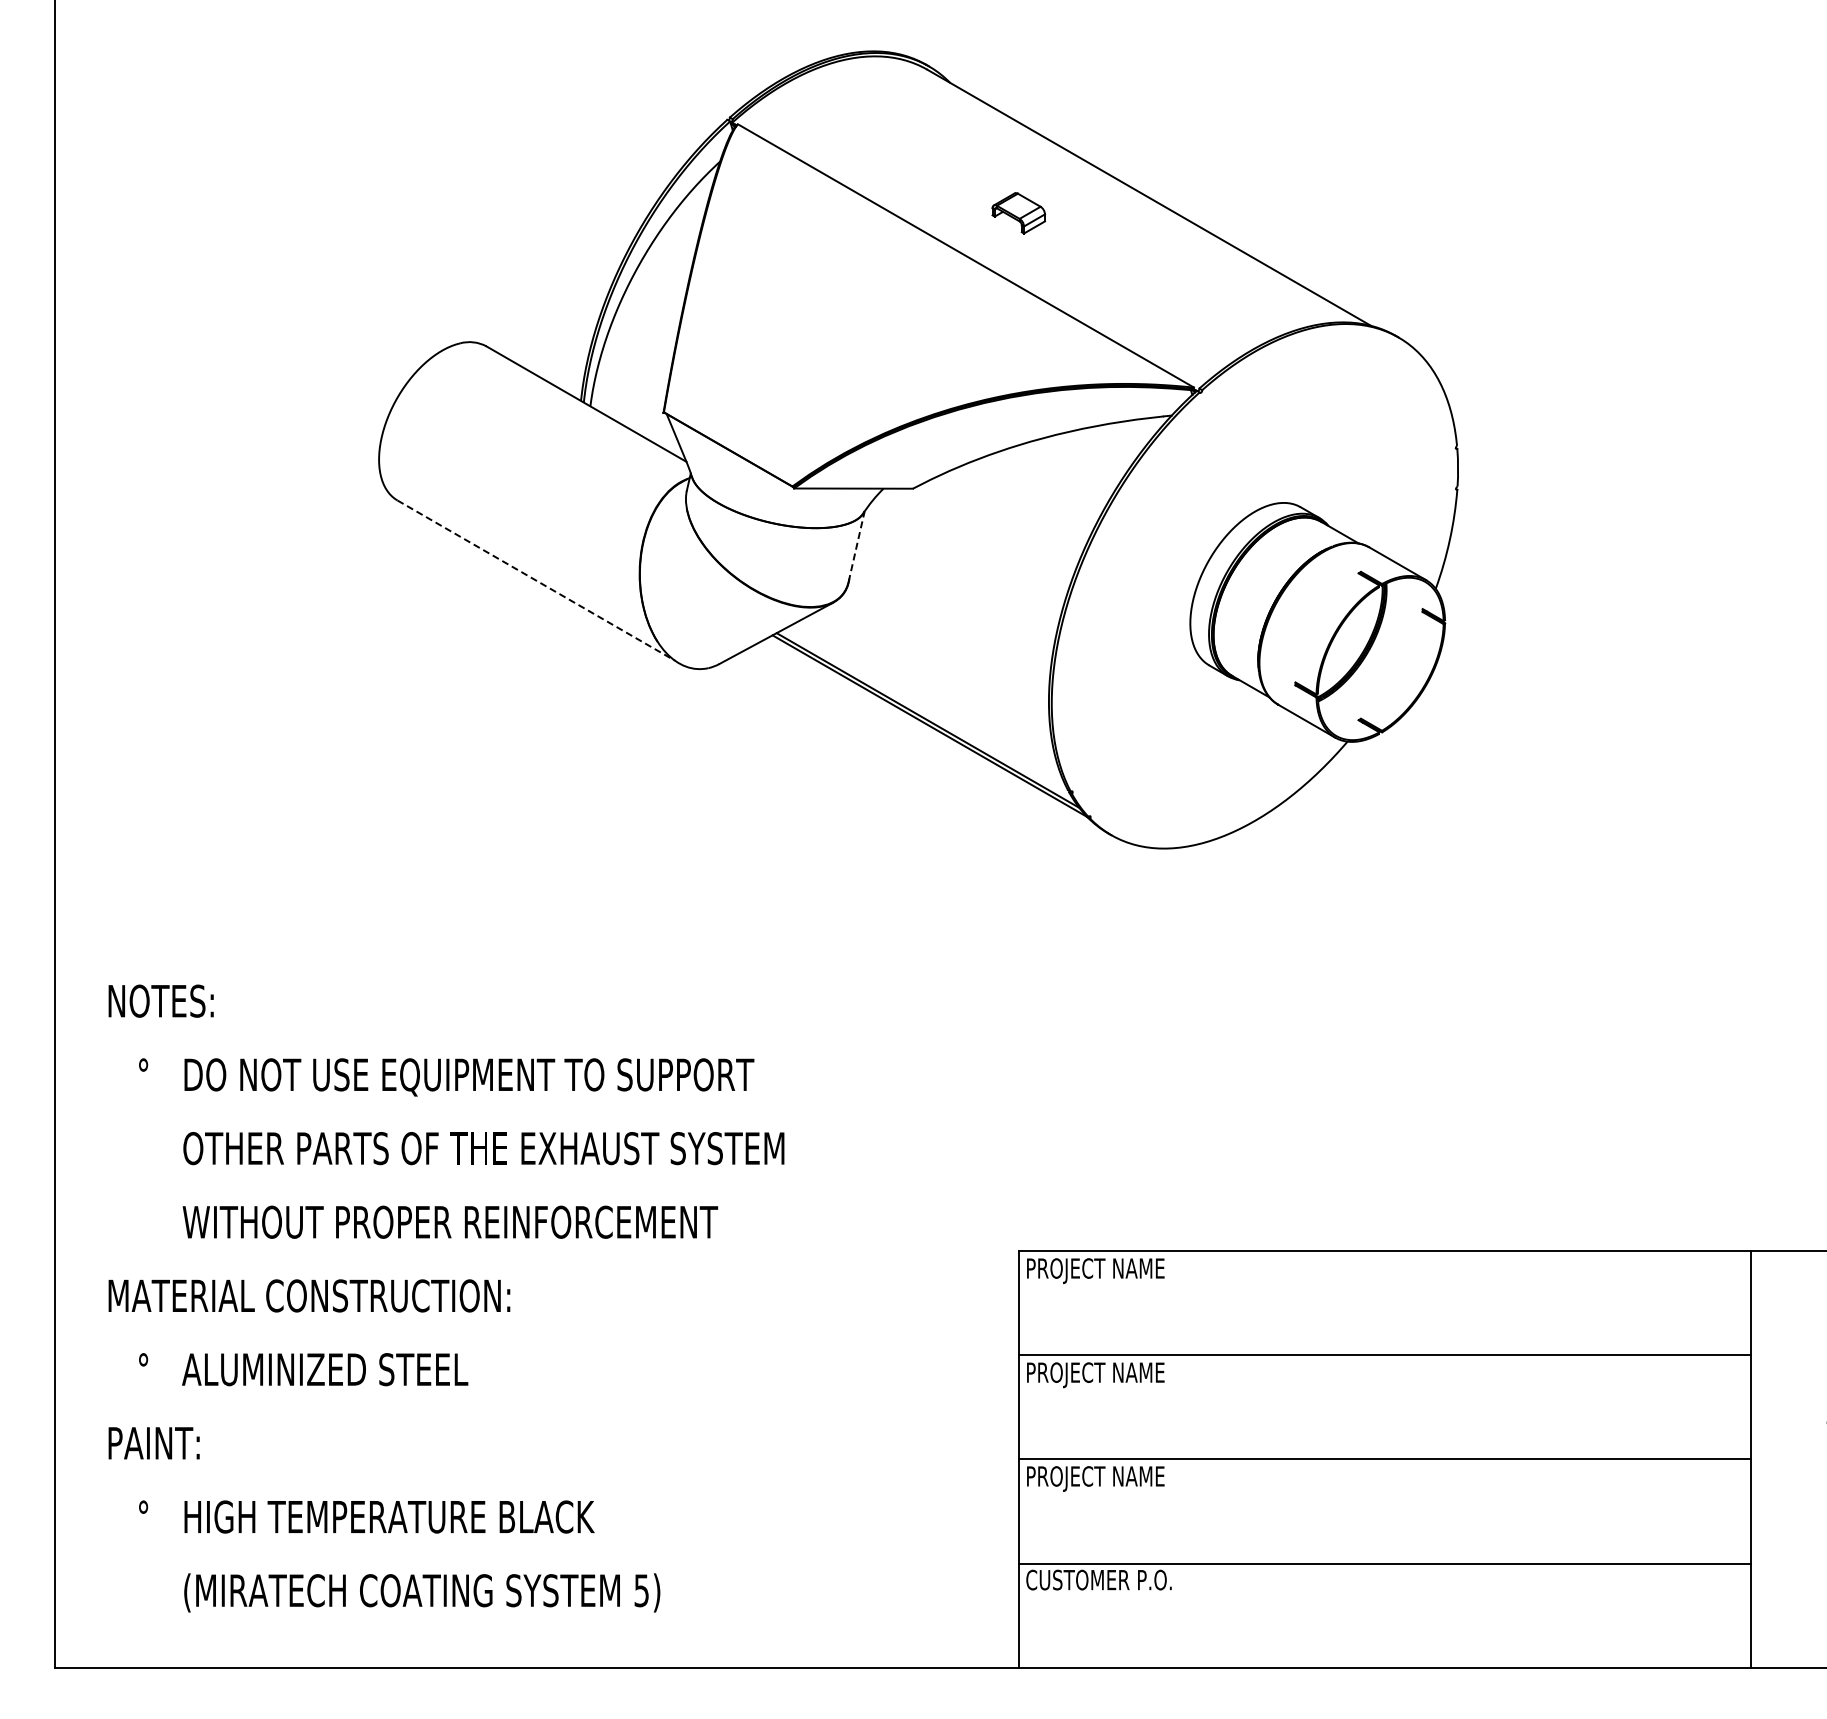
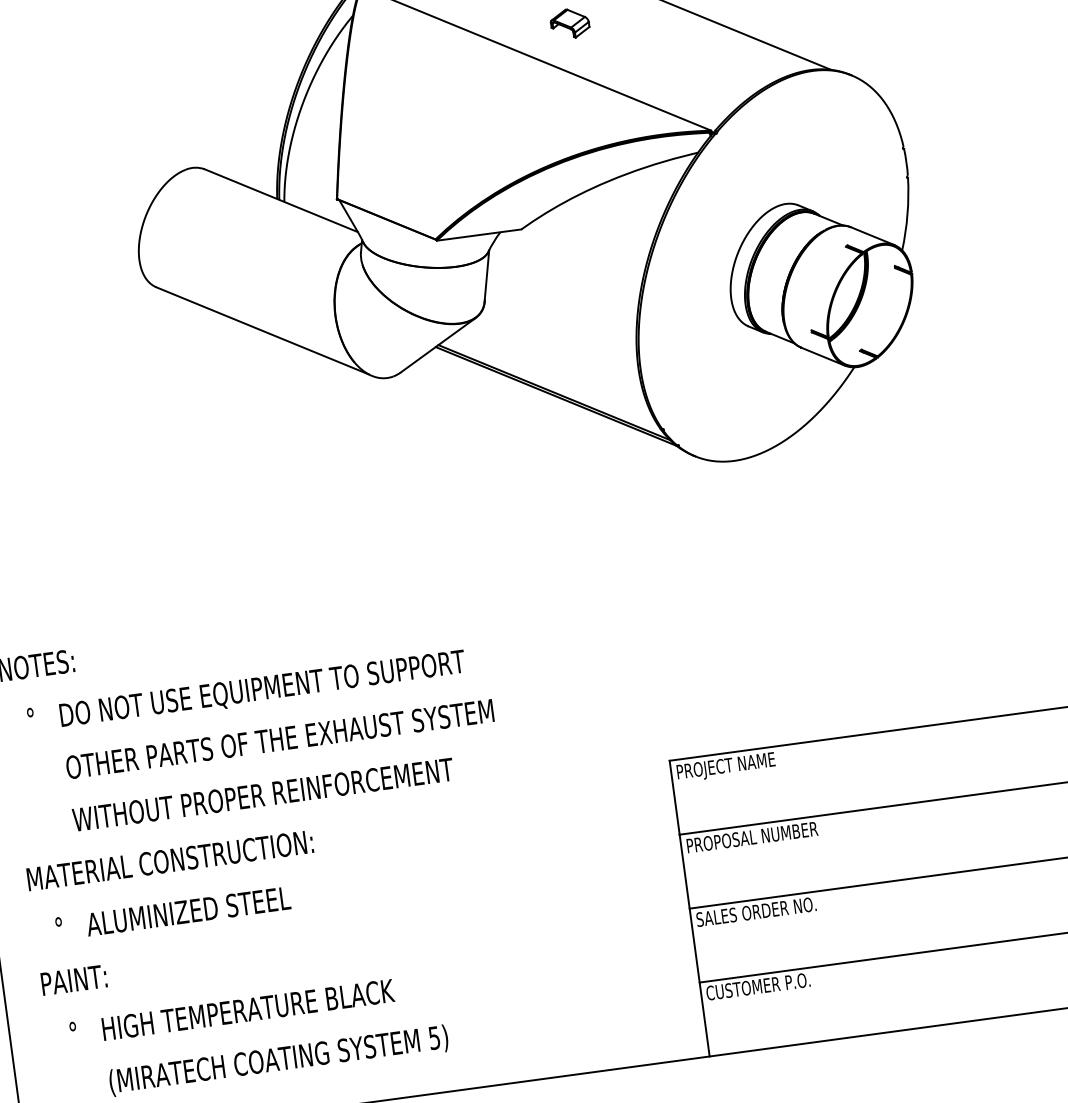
line: (856, 546) -> (486, 275), dashed -> solid
line: (536, 580) -> (262, 330), dashed -> solid
text: (1136, 1375) -> (765, 837), PROJECT NAME -> PROPOSAL NUMBER
text: (1110, 1478) -> (756, 913), PROJECT NAME -> SALES ORDER NO.

